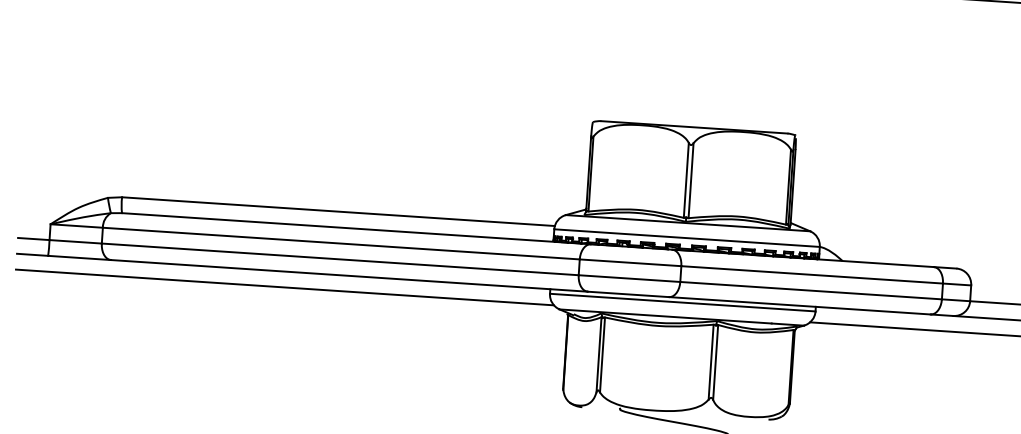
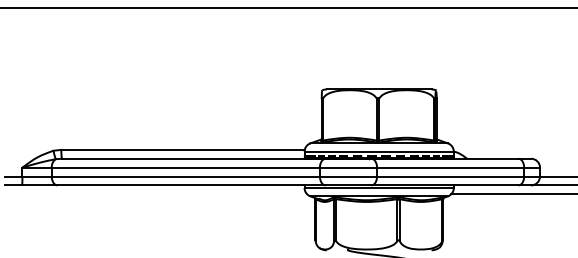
line: (284, 287) -> (155, 194), removed

